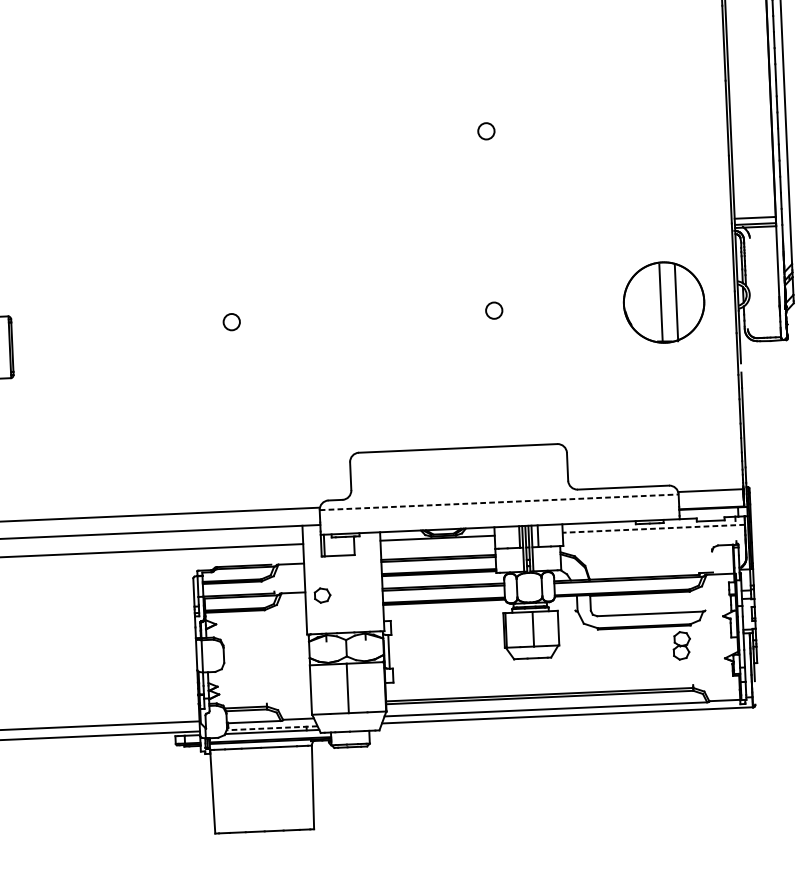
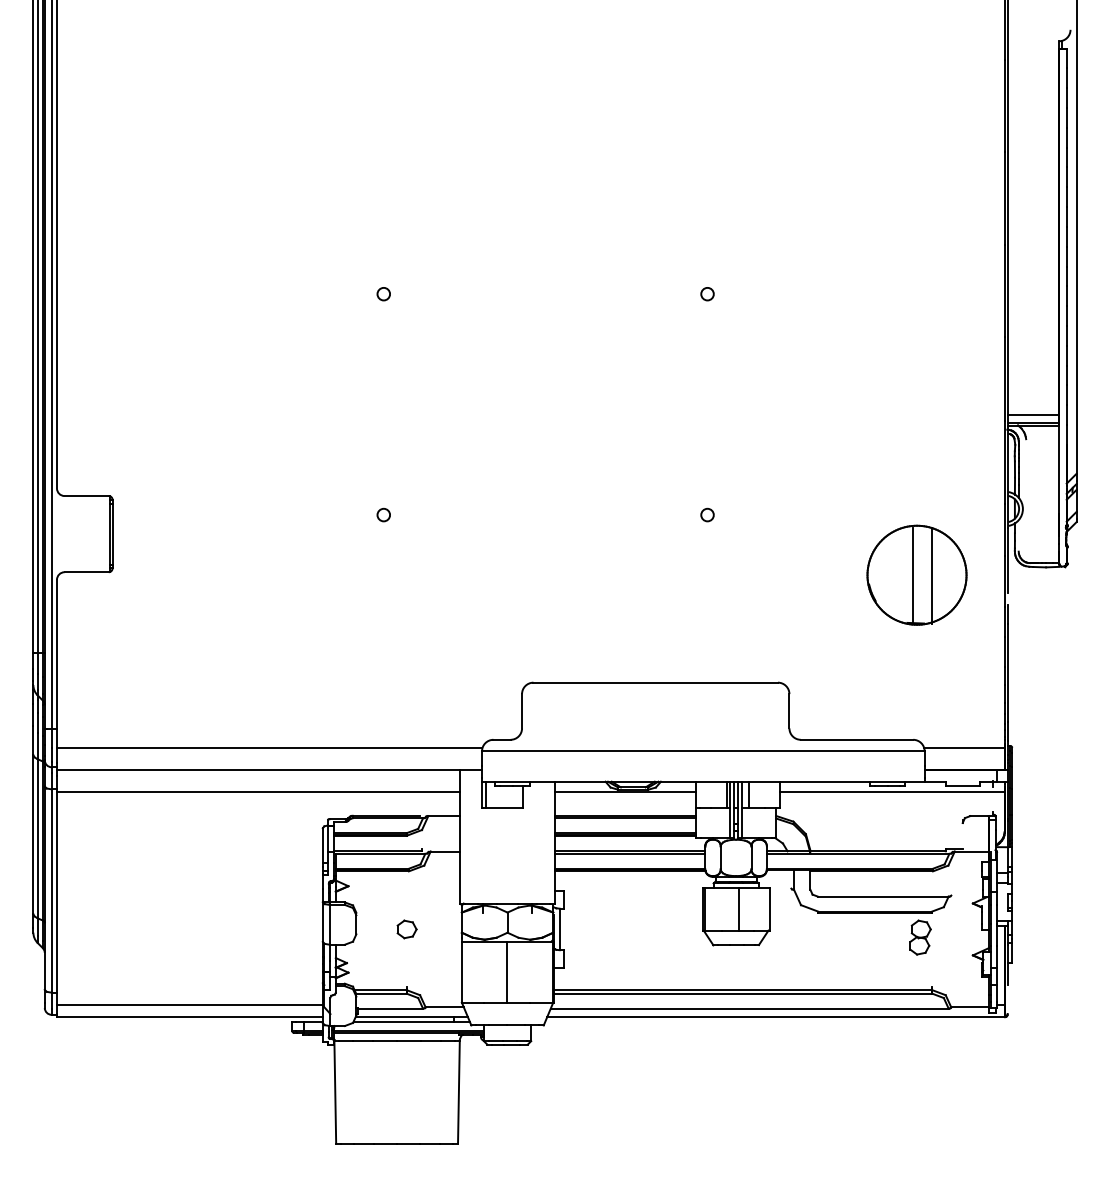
circle: (486, 131) -> (707, 294), size x0.62
circle: (223, 143) -> (383, 294), added
part: (663, 301) -> (916, 574), moved
circle: (494, 310) -> (707, 514), size x0.62
circle: (231, 321) -> (383, 514), size x0.62
line: (499, 502) -> (703, 751), dashed -> solid
line: (653, 529) -> (891, 792), dashed -> solid
part: (322, 595) -> (406, 929), moved
line: (272, 728) -> (412, 1017), dashed -> solid

